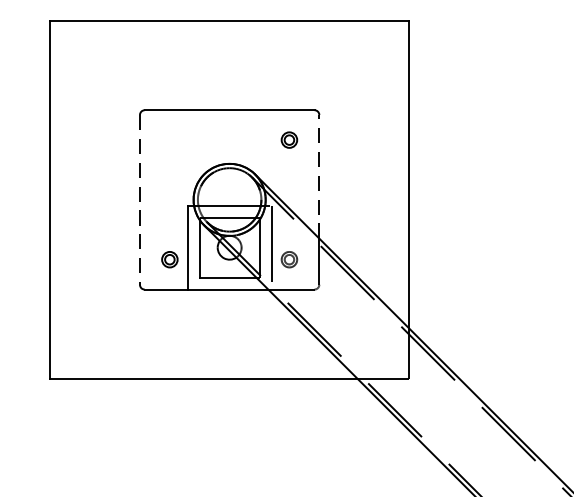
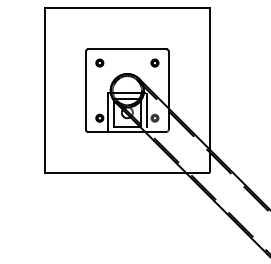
part: (169, 138) -> (99, 62), added
line: (318, 177) -> (168, 80), dashed -> solid
line: (141, 201) -> (86, 91), dashed -> solid

